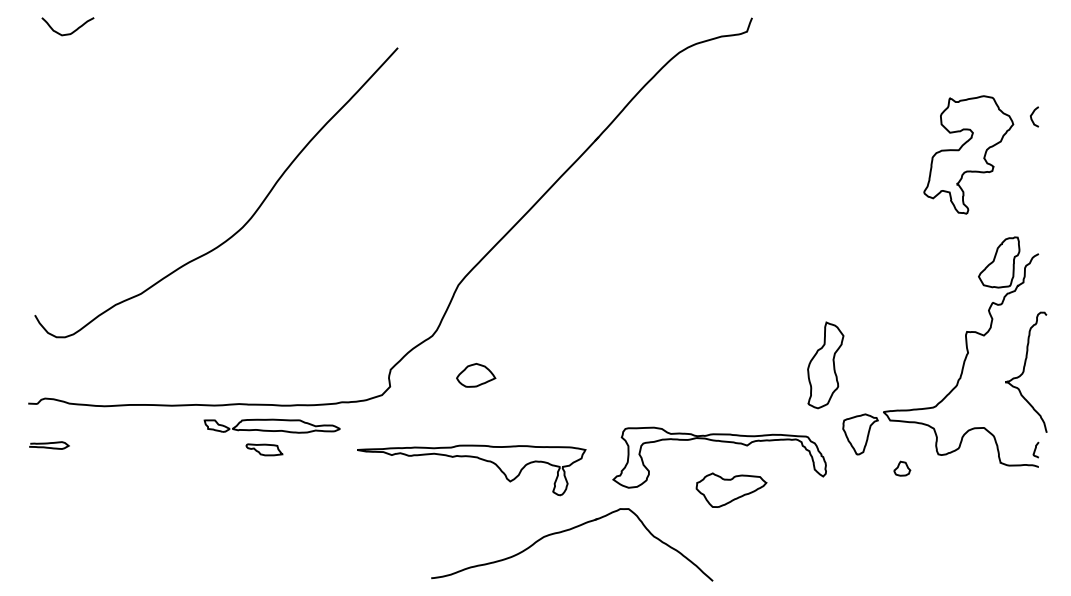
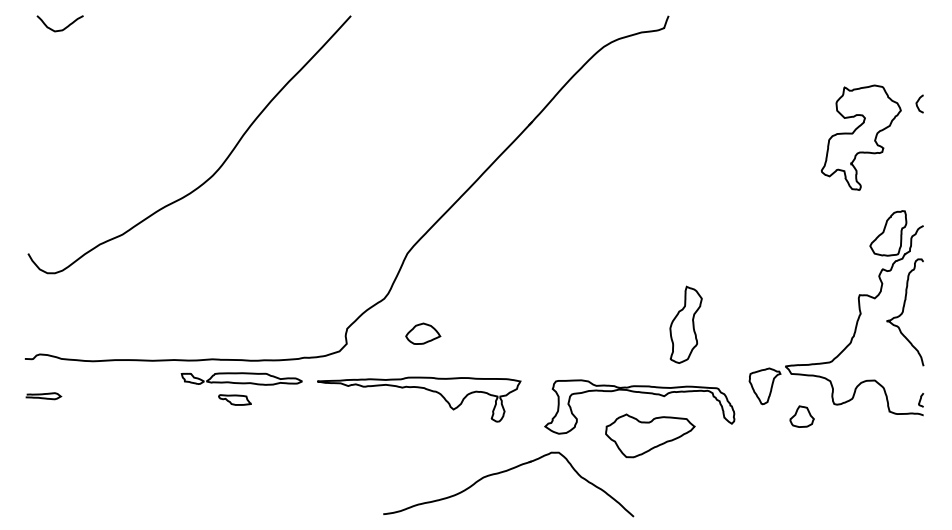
curve: (246, 221) -> (216, 170), moved
part: (825, 365) -> (685, 325), moved
curve: (1024, 371) -> (903, 311), moved
part: (475, 458) -> (422, 389), moved
part: (902, 468) -> (802, 416), size x1.67
part: (731, 490) -> (650, 436), size x1.43

